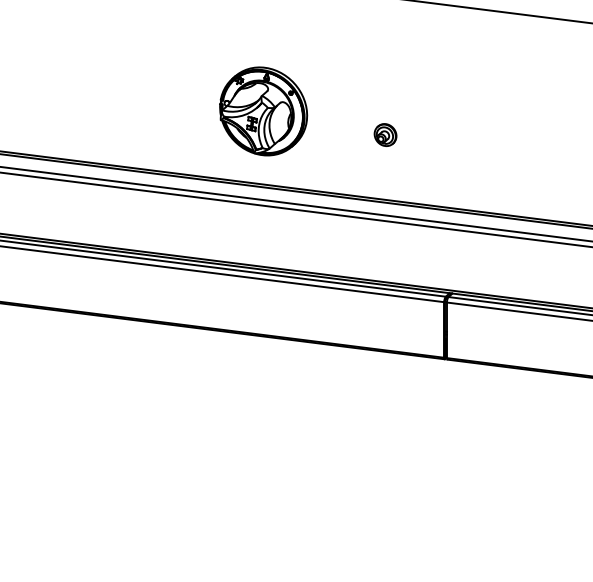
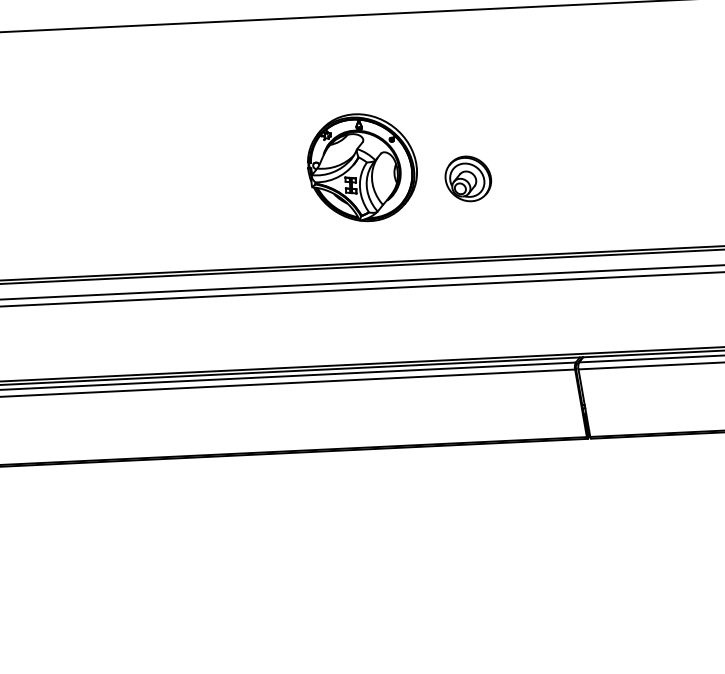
part: (263, 111) -> (362, 167), moved
part: (385, 134) -> (468, 178), size x1.67

